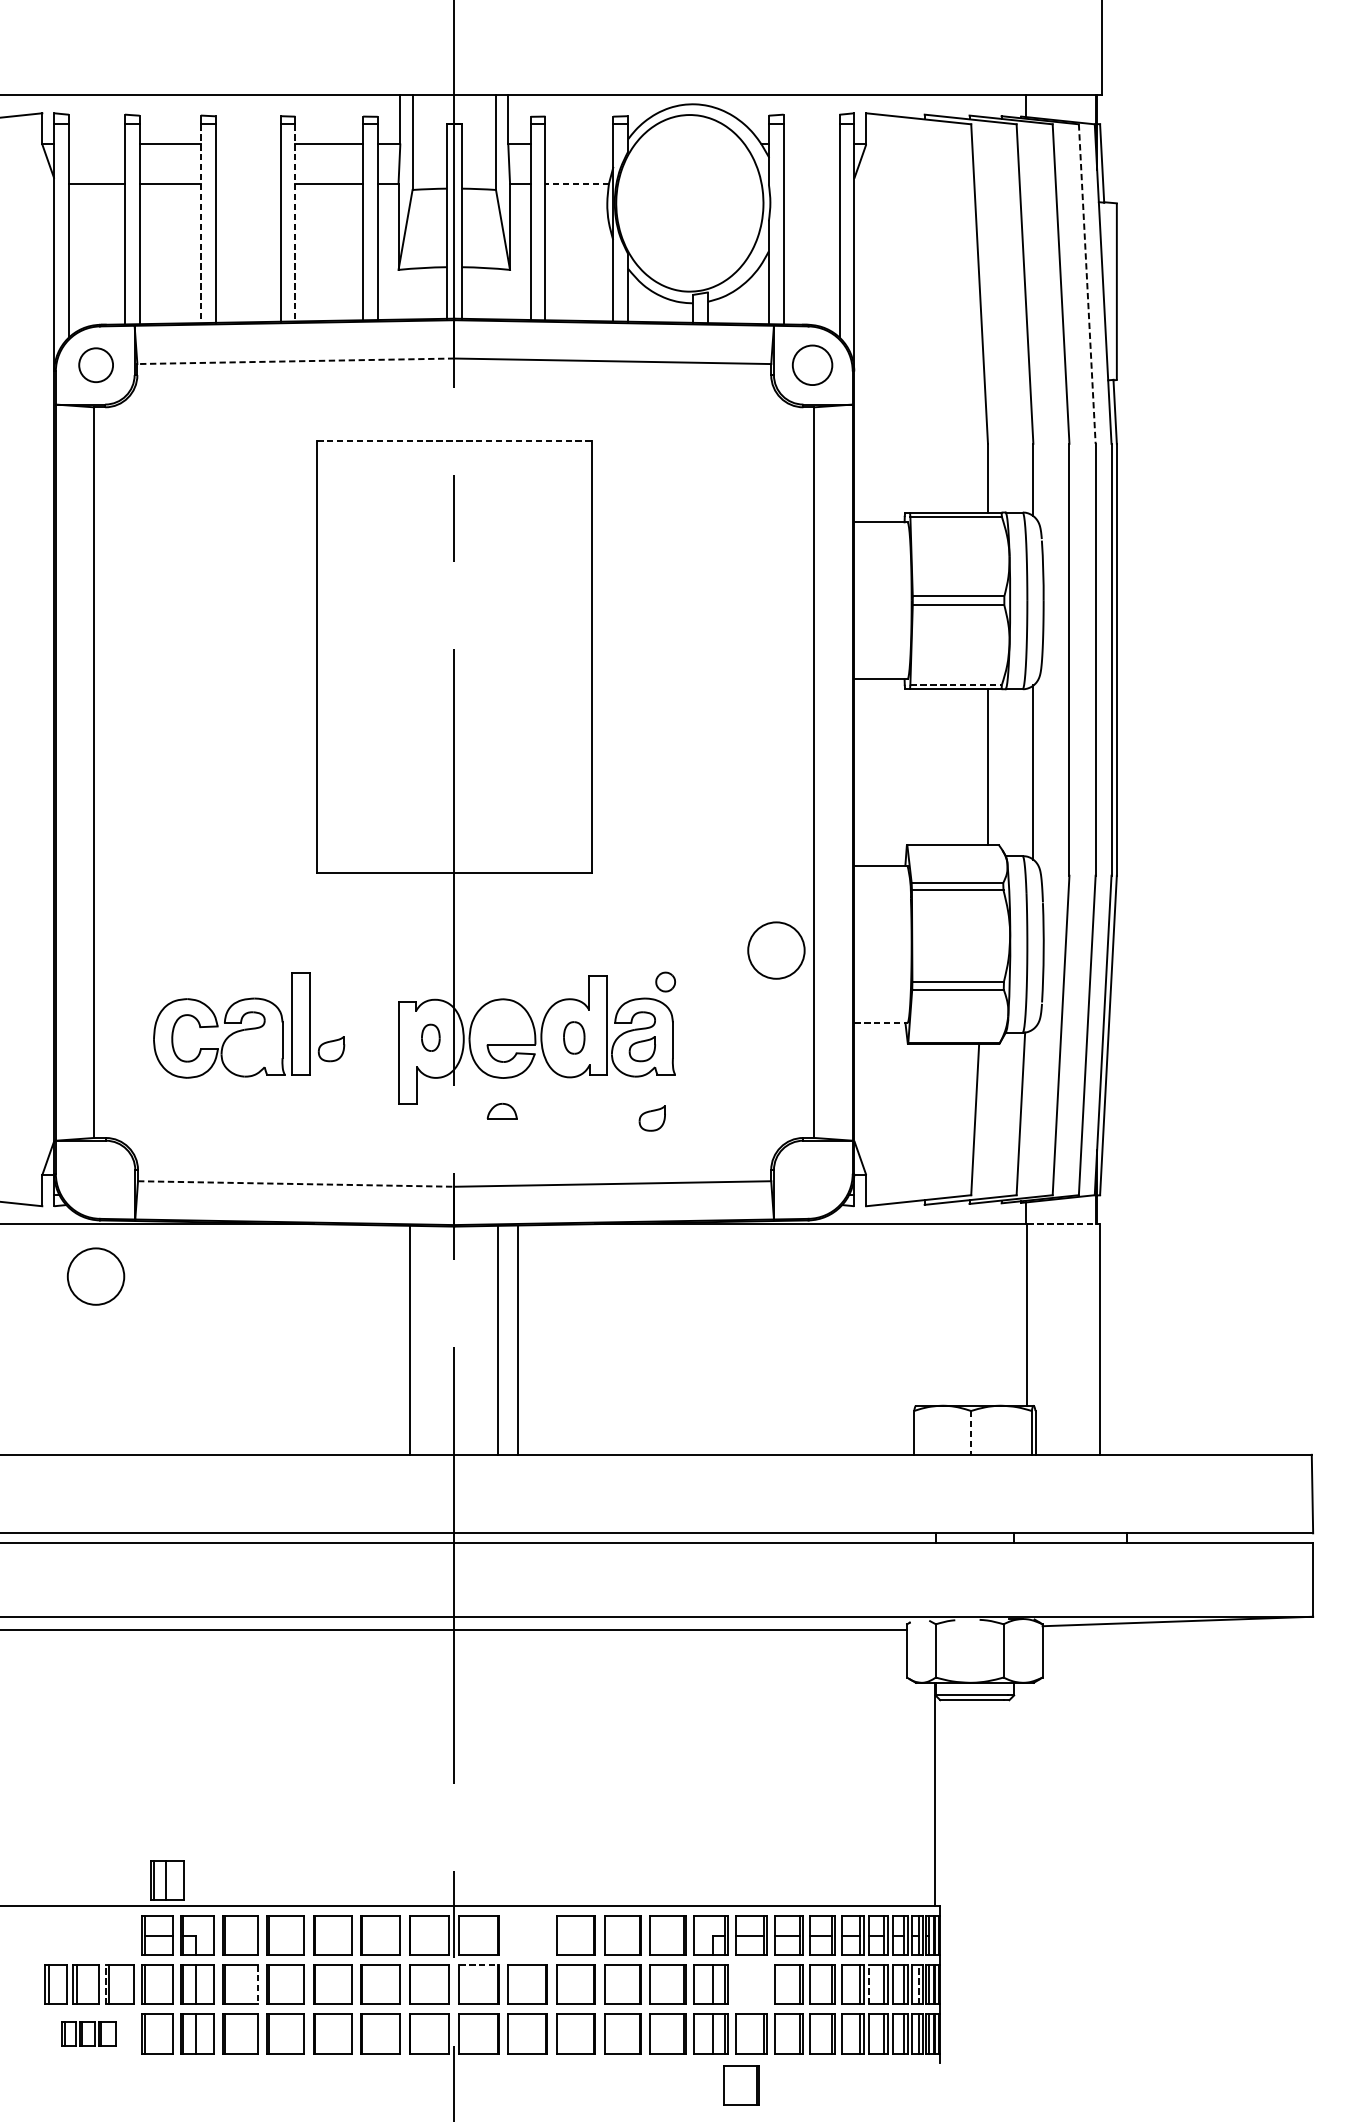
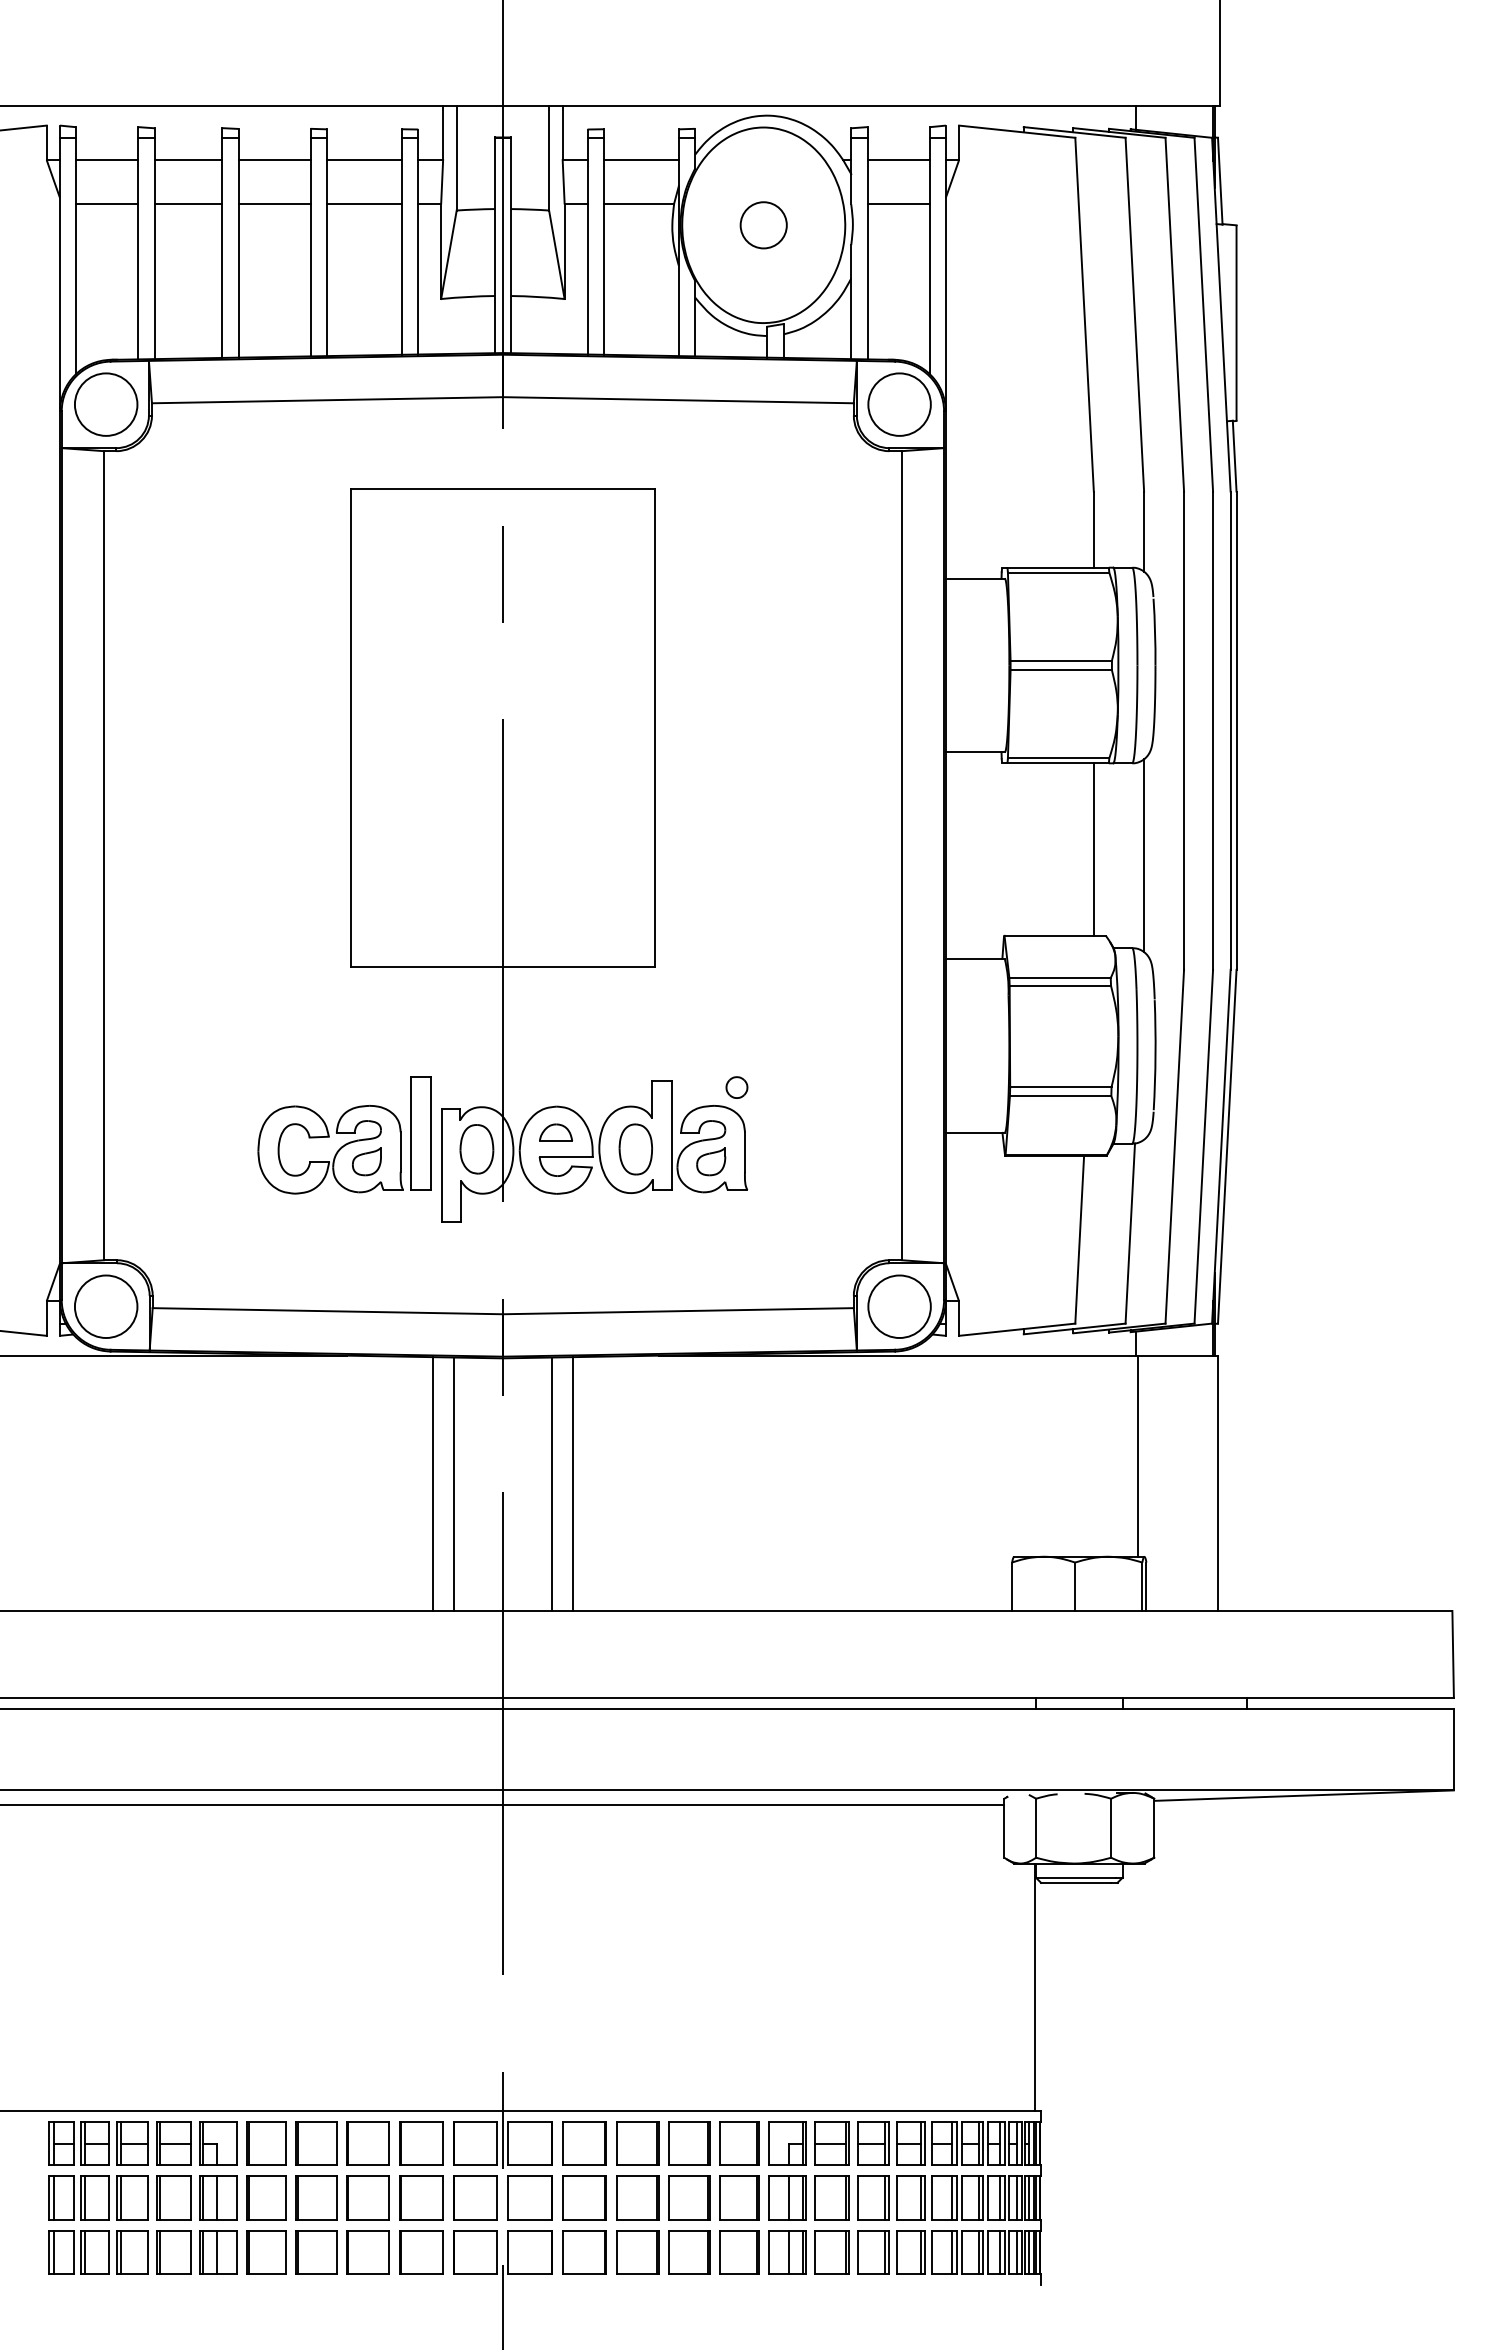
line: (97, 144) -> (107, 160), added
line: (248, 144) -> (274, 160), added
line: (578, 144) -> (640, 160), added
line: (811, 144) -> (898, 160), added
line: (248, 183) -> (274, 203), added
line: (576, 183) -> (638, 203), dashed -> solid
line: (811, 183) -> (898, 203), added
circle: (689, 203) -> (763, 225), added
line: (294, 223) -> (326, 247), dashed -> solid
line: (201, 224) -> (222, 248), dashed -> solid
line: (1087, 284) -> (1203, 315), dashed -> solid
line: (294, 361) -> (326, 400), dashed -> solid
circle: (96, 365) -> (106, 404), size x1.67
circle: (812, 365) -> (899, 404), size x1.43
line: (453, 441) -> (502, 488), dashed -> solid
line: (956, 684) -> (1058, 758), dashed -> solid
circle: (776, 950) -> (899, 1306), moved
line: (881, 1022) -> (975, 1132), dashed -> solid
part: (231, 1025) -> (344, 1135), moved
part: (430, 1037) -> (476, 1149), size x1.67
part: (574, 1037) -> (635, 1149), size x1.43
part: (501, 1111) -> (555, 1132), moved
part: (652, 1118) -> (722, 1238), removed
line: (296, 1184) -> (328, 1311), dashed -> solid
line: (1063, 1224) -> (1177, 1355), dashed -> solid
circle: (96, 1276) -> (106, 1306), moved
line: (390, 1340) -> (432, 1484), added
line: (971, 1433) -> (1075, 1587), dashed -> solid
part: (167, 1880) -> (185, 2082), removed
part: (89, 1935) -> (98, 2143), added
part: (527, 1935) -> (584, 2143), added
line: (479, 1965) -> (530, 2176), dashed -> solid
line: (105, 1984) -> (116, 2197), dashed -> solid
line: (257, 1984) -> (285, 2197), dashed -> solid
part: (751, 1984) -> (831, 2197), added
line: (869, 1984) -> (962, 2197), dashed -> solid
line: (919, 1984) -> (1017, 2197), dashed -> solid
part: (89, 2034) -> (98, 2252), size x1.67
part: (741, 2085) -> (820, 2309), removed

